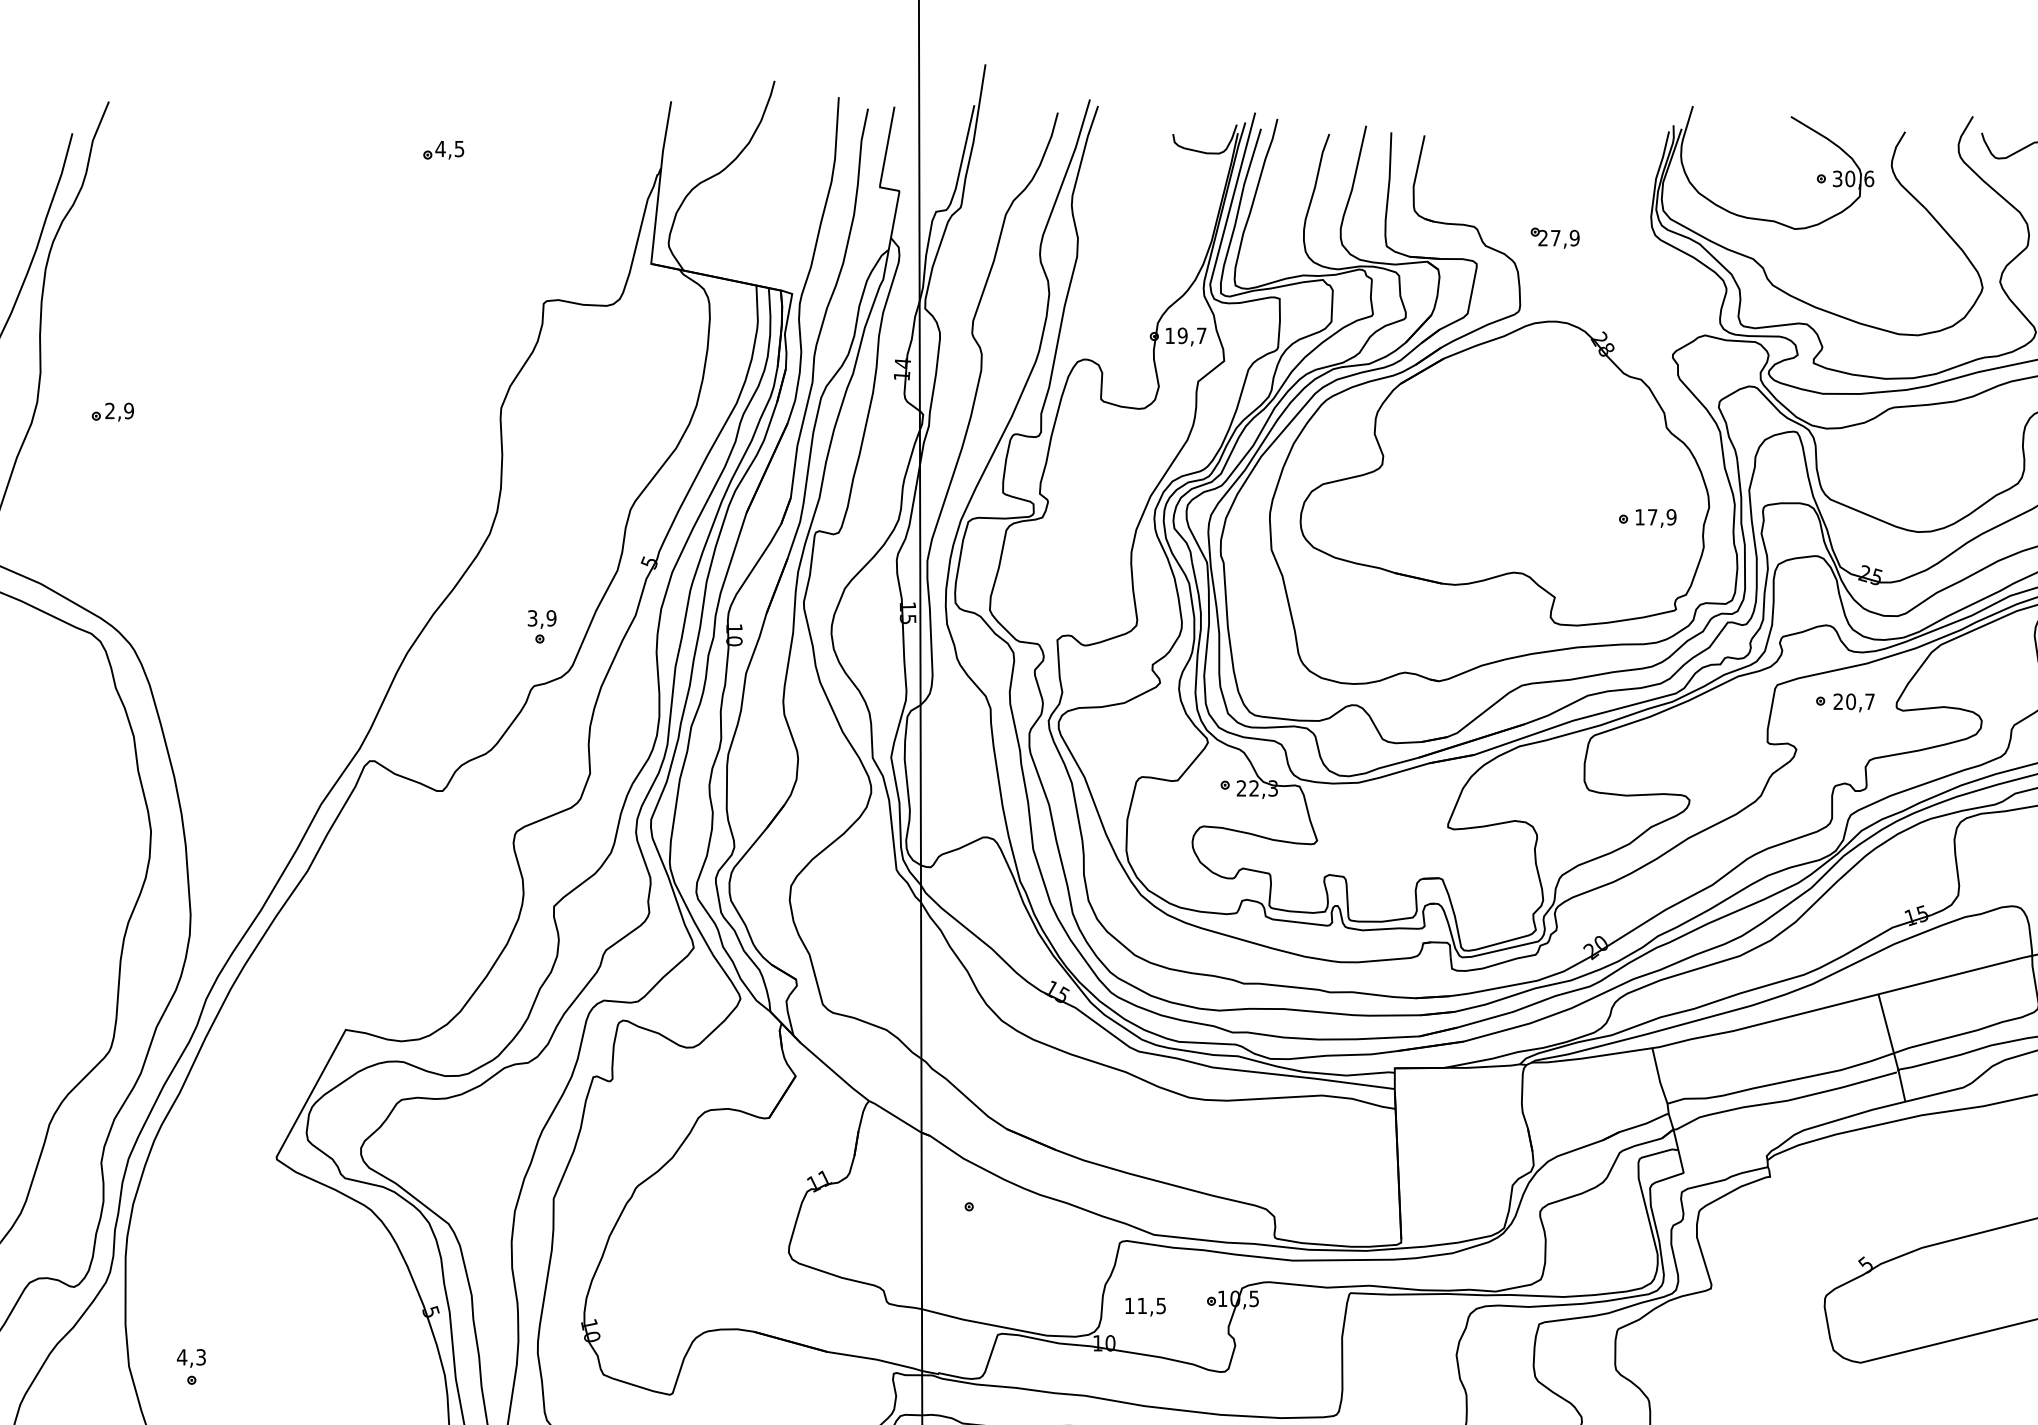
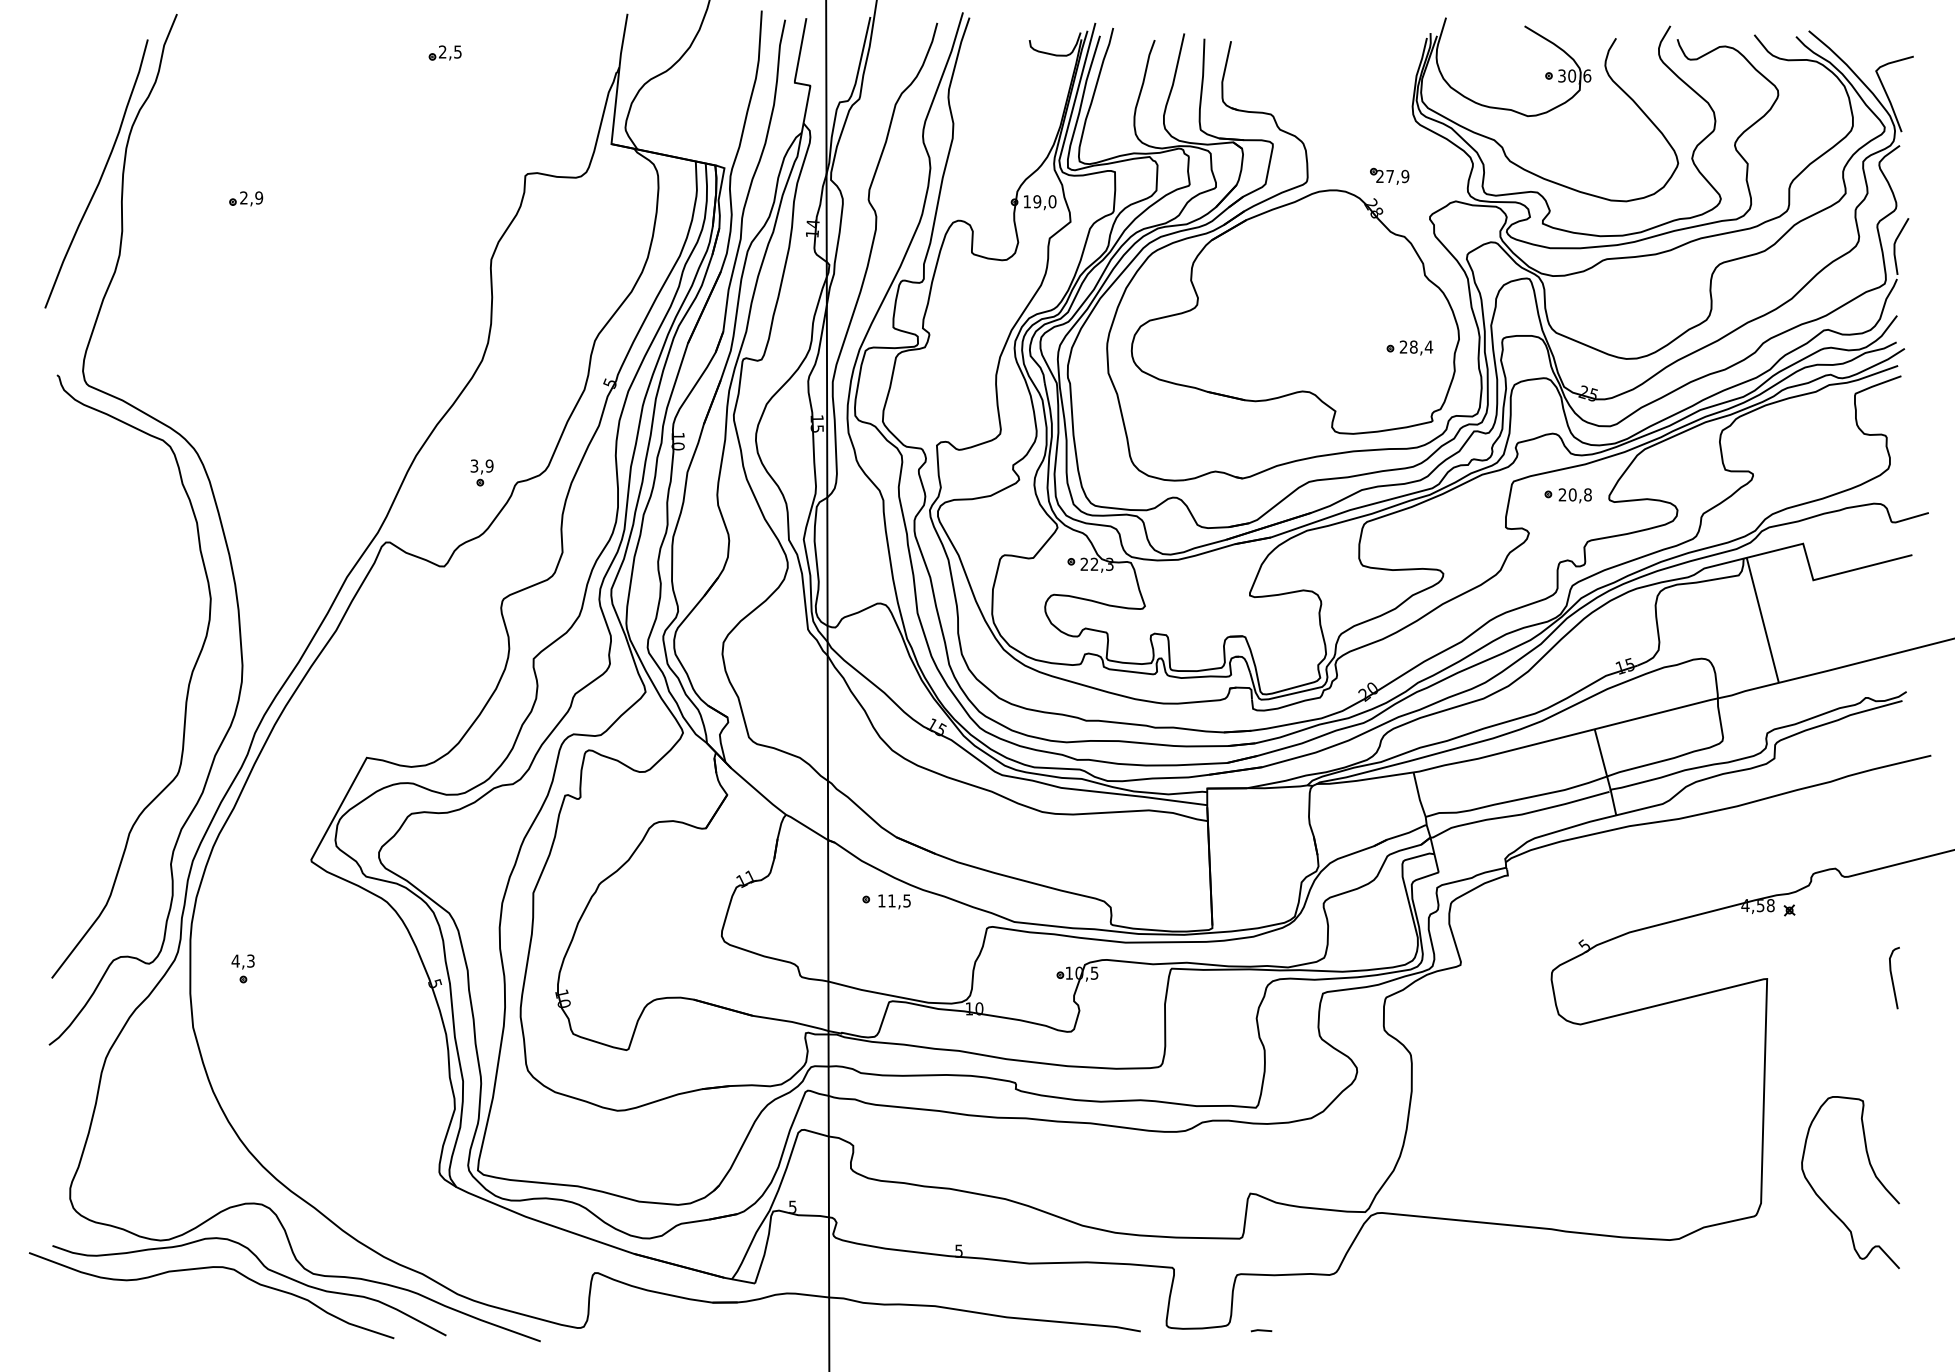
text: (440, 148) -> (442, 51), 4,5 -> 2,5
part: (1554, 236) -> (1389, 175), moved
text: (1201, 335) -> (1052, 201), 19,7 -> 19,0
part: (113, 411) -> (246, 198), moved
text: (1656, 516) -> (1416, 346), 17,9 -> 28,4
part: (541, 626) -> (481, 472), moved
text: (1869, 701) -> (1587, 494), 20,7 -> 20,8
text: (1145, 1306) -> (894, 901), moved
part: (190, 1366) -> (242, 968), moved

